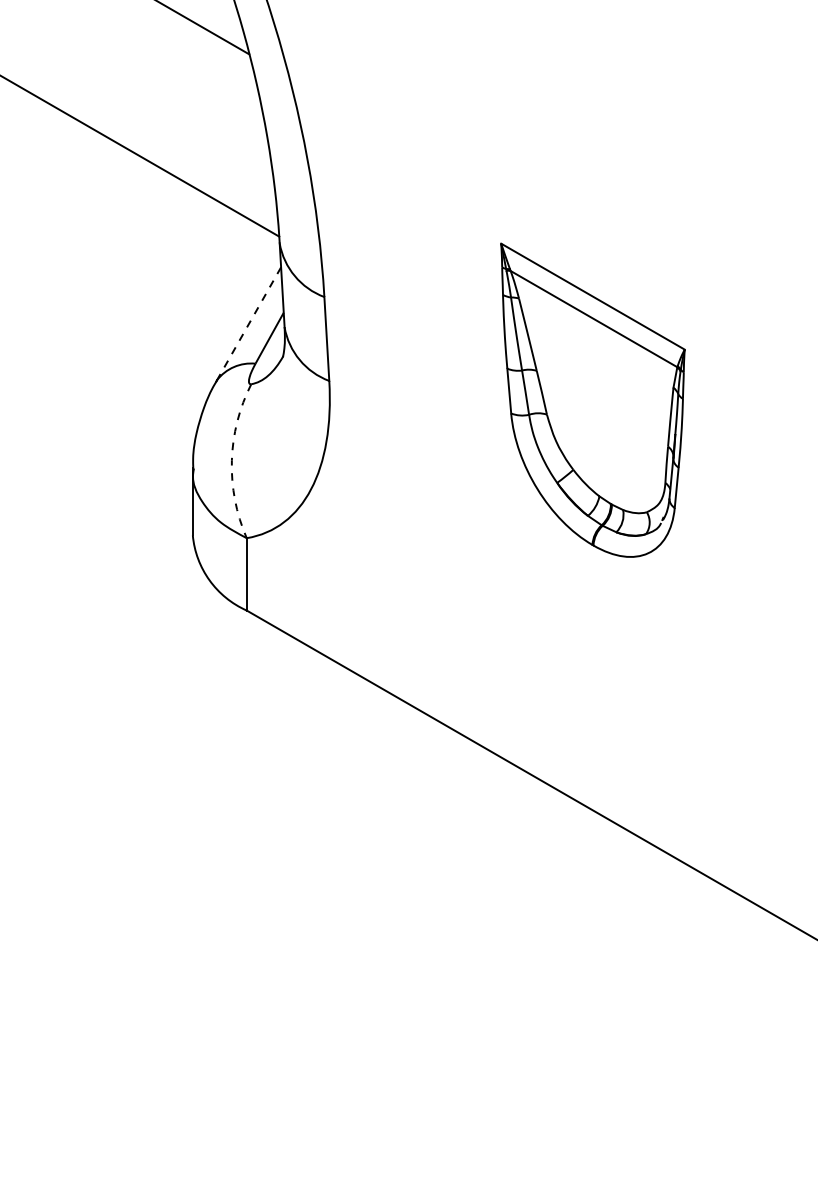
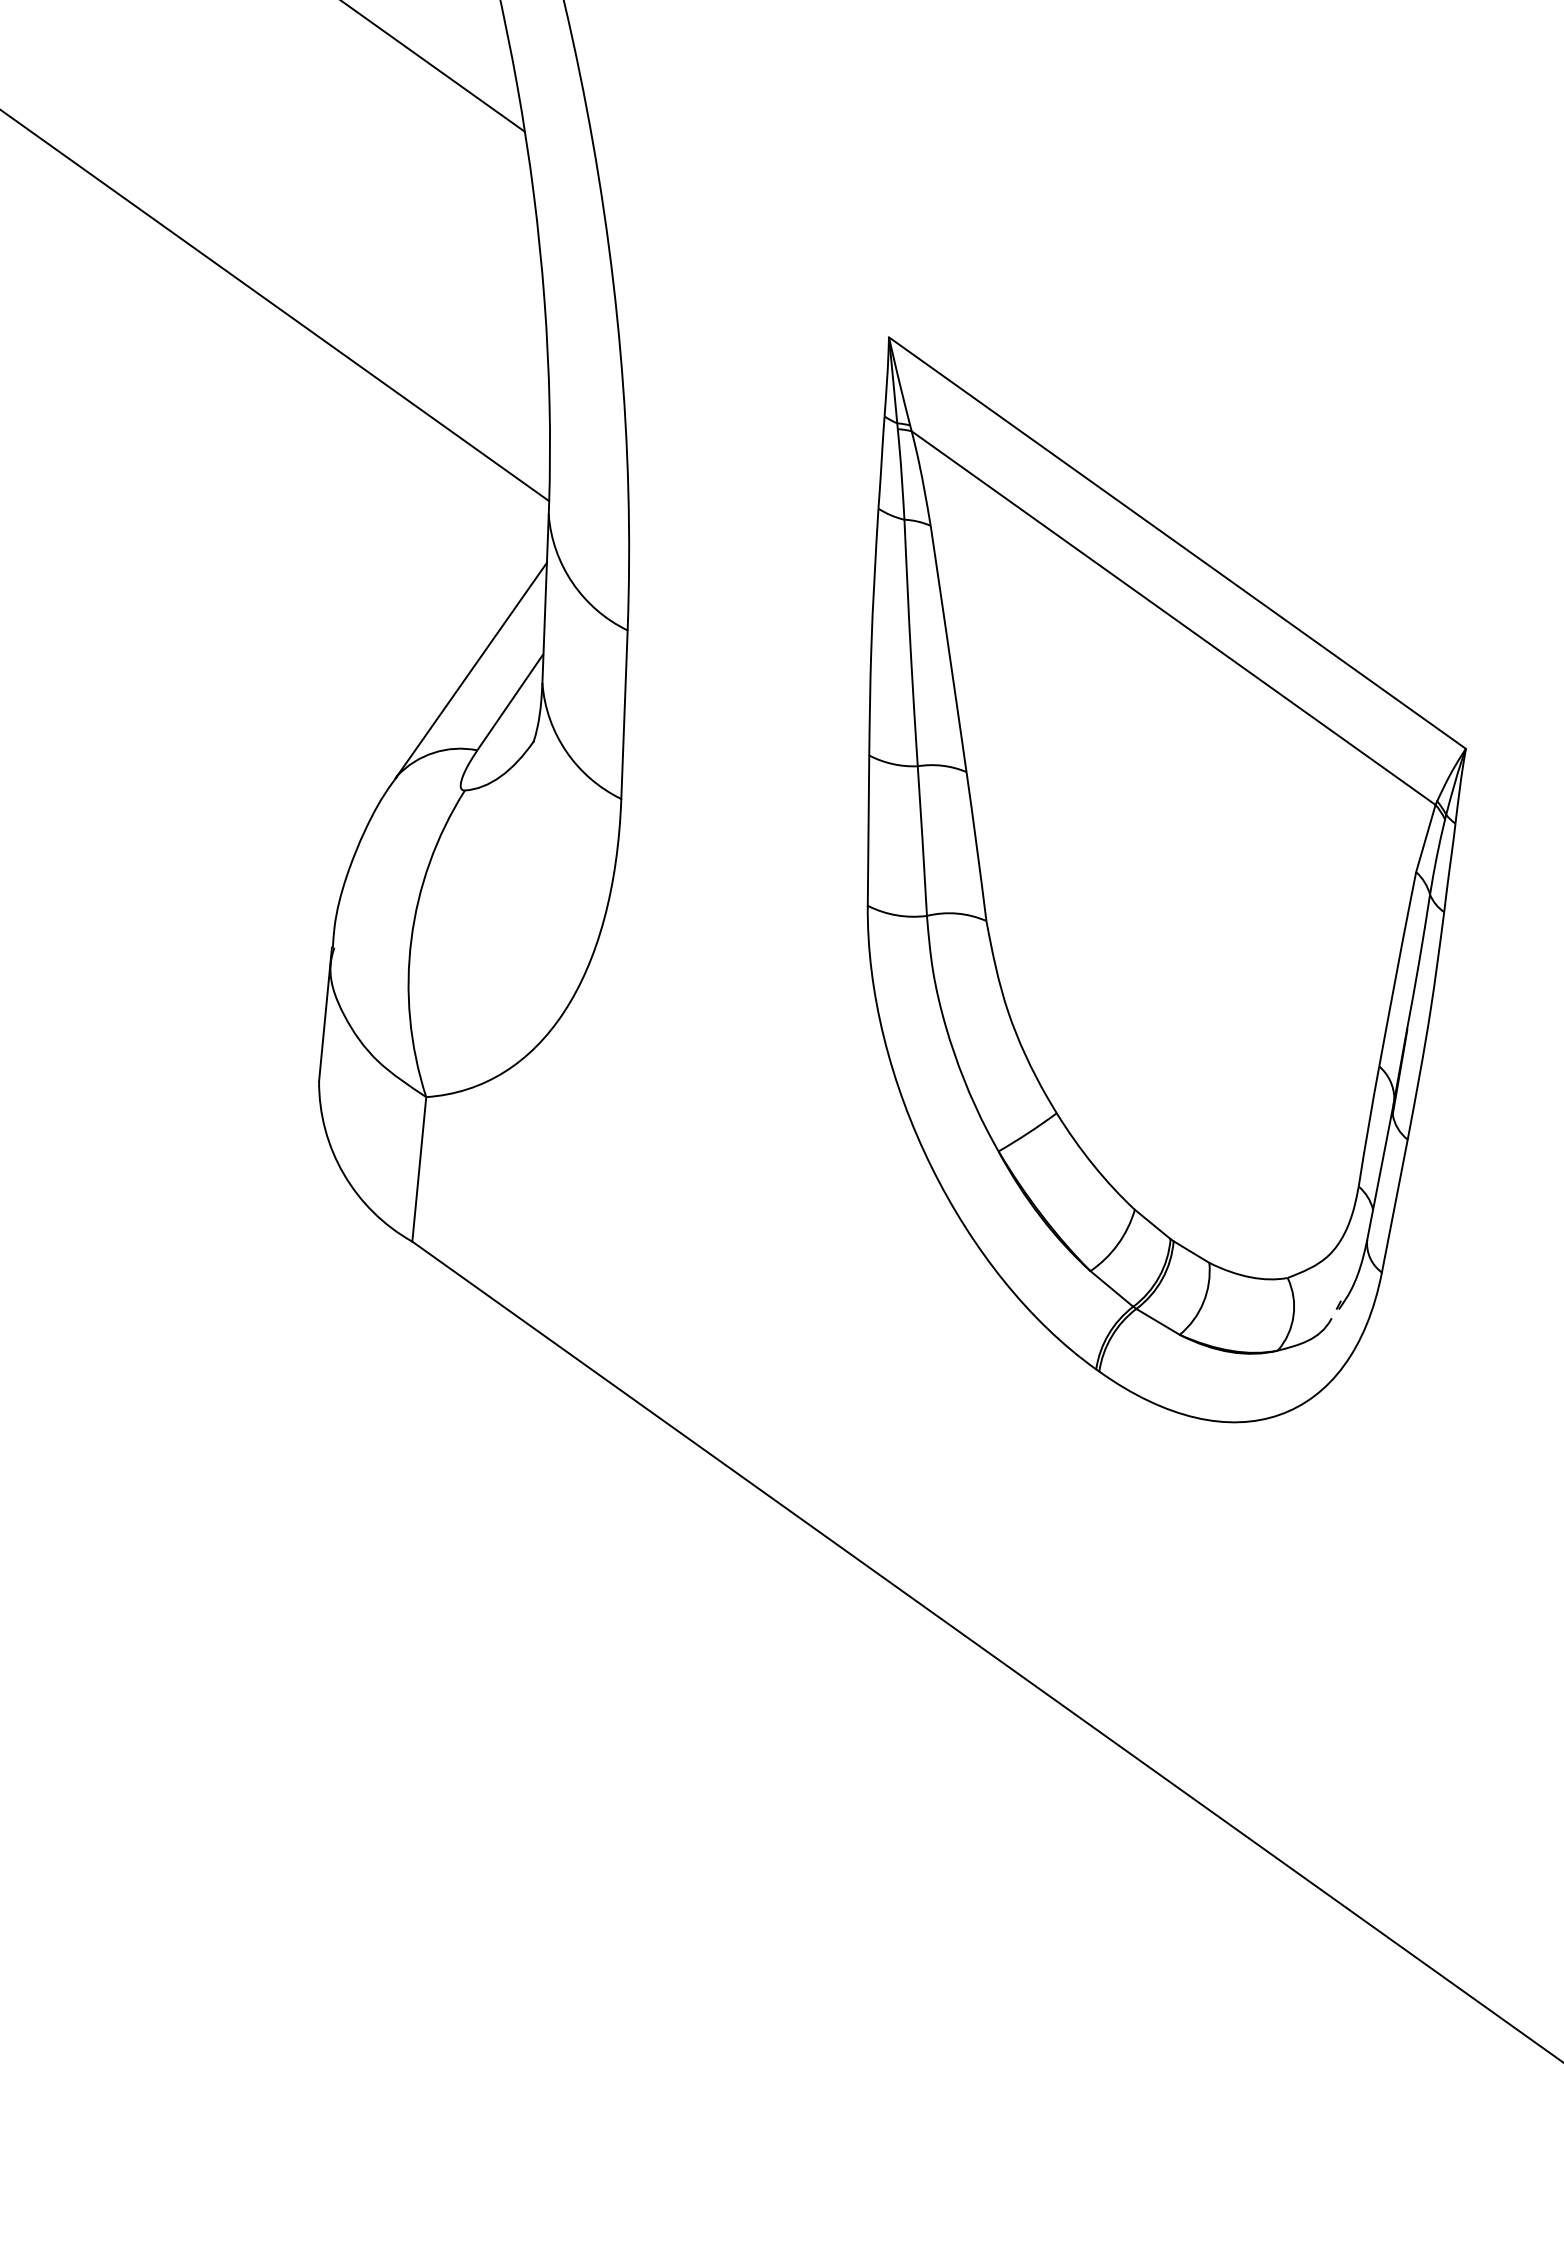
line: (248, 324) -> (470, 670), dashed -> solid
part: (592, 400) -> (1143, 888), size x1.67
arc: (231, 460) -> (410, 939), dashed -> solid

